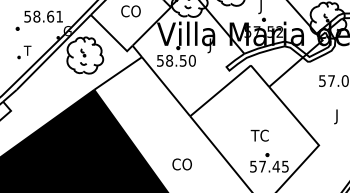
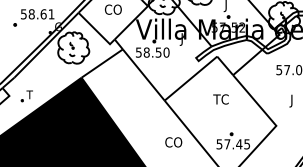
part: (23, 52) -> (26, 96), moved
text: (259, 135) -> (220, 99), moved
text: (181, 164) -> (173, 142), moved

